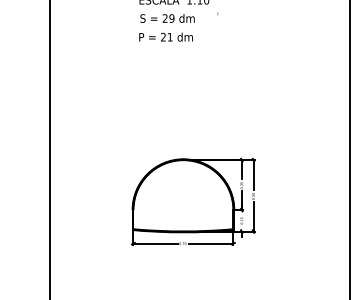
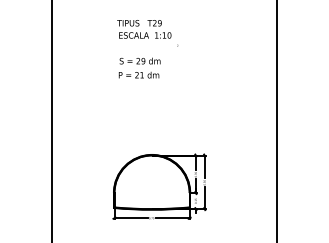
text: (166, 26) -> (139, 67), moved

